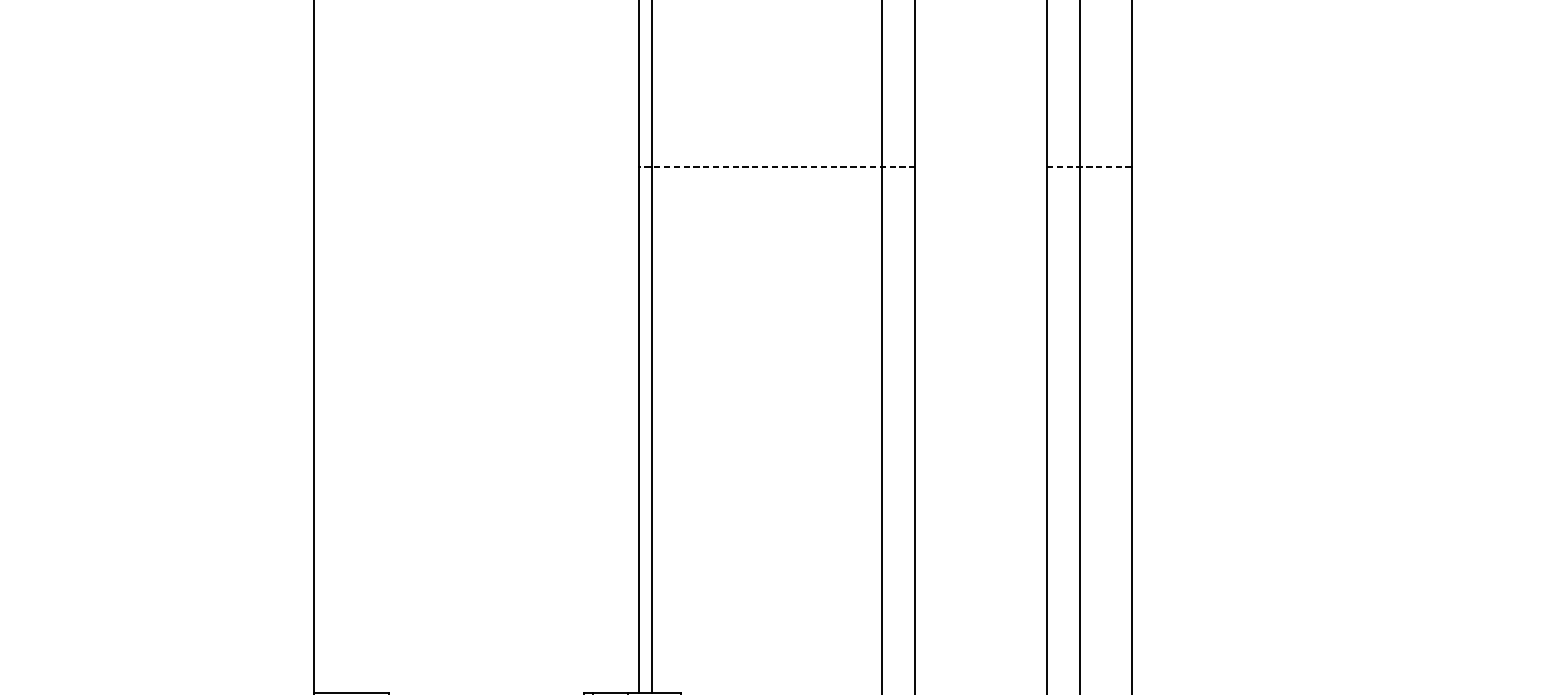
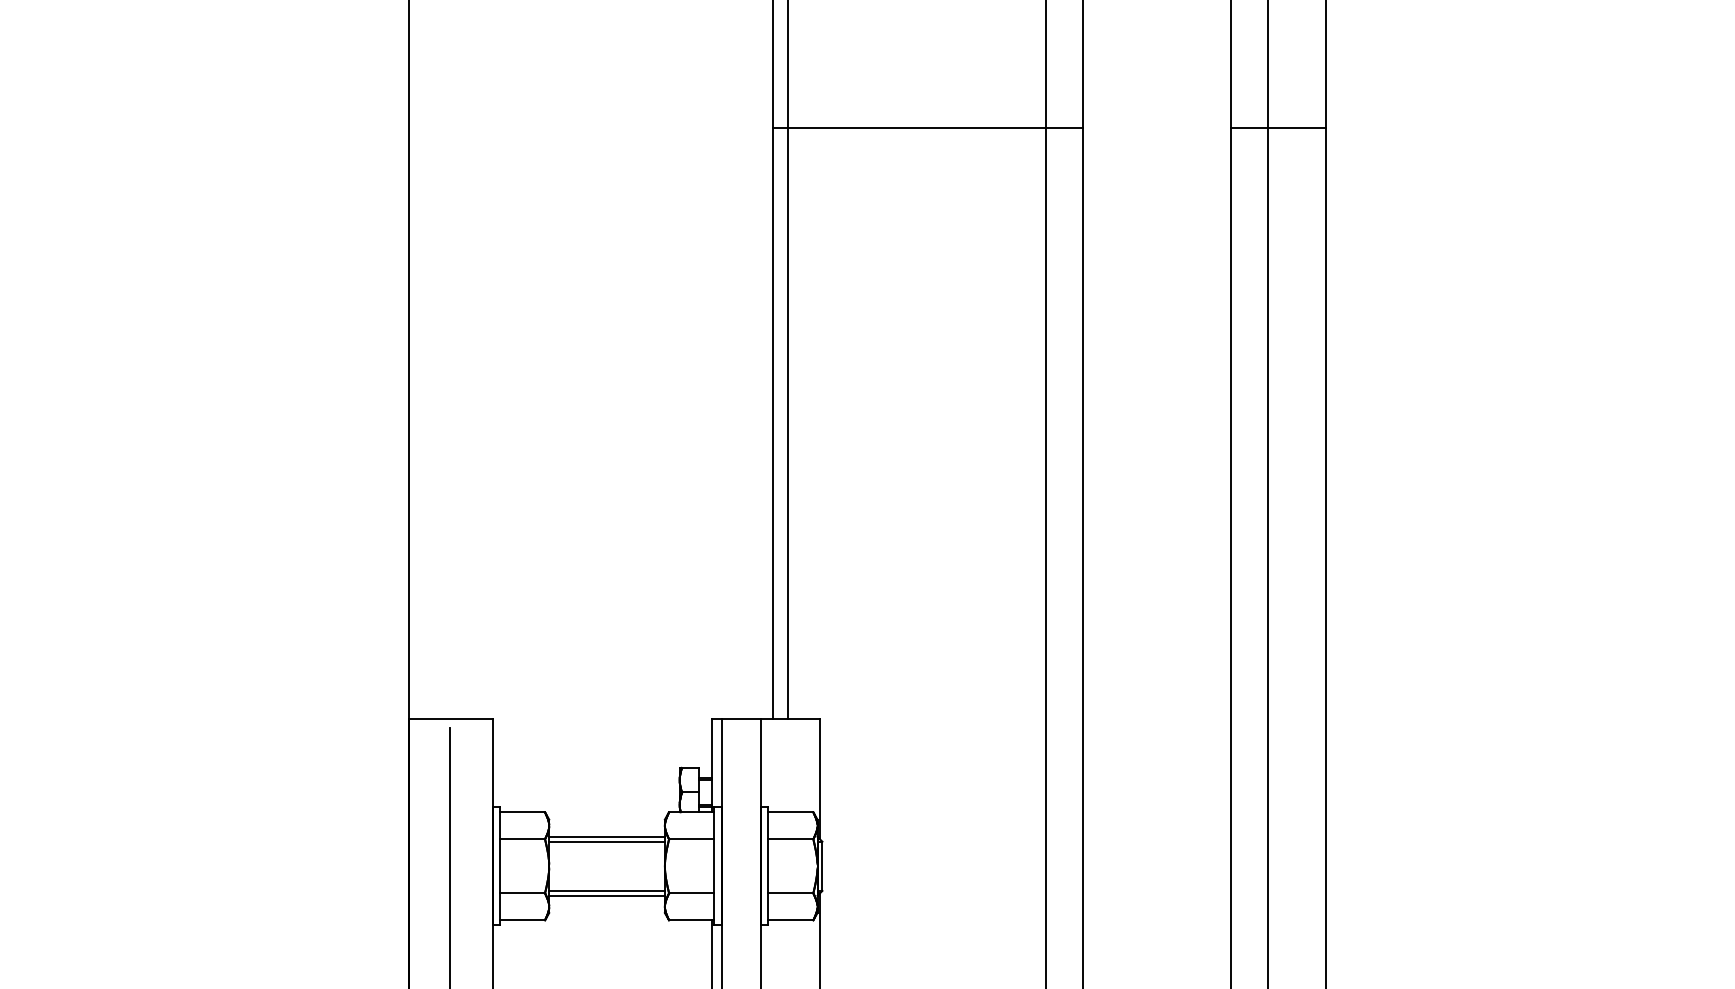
line: (776, 166) -> (927, 127), dashed -> solid
line: (1089, 166) -> (1278, 127), dashed -> solid

